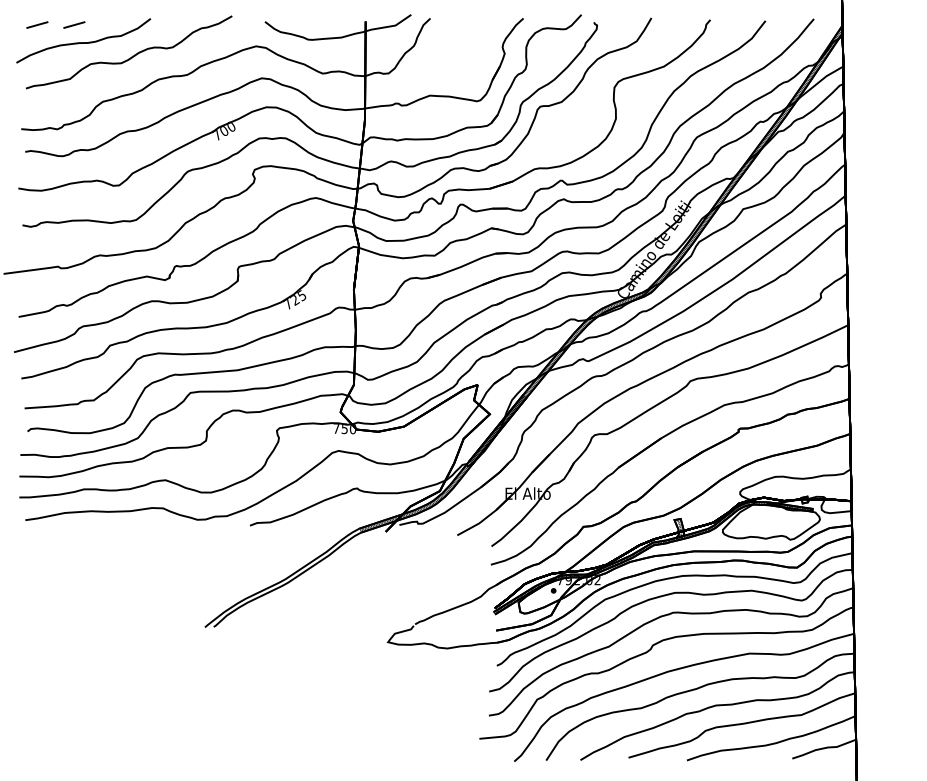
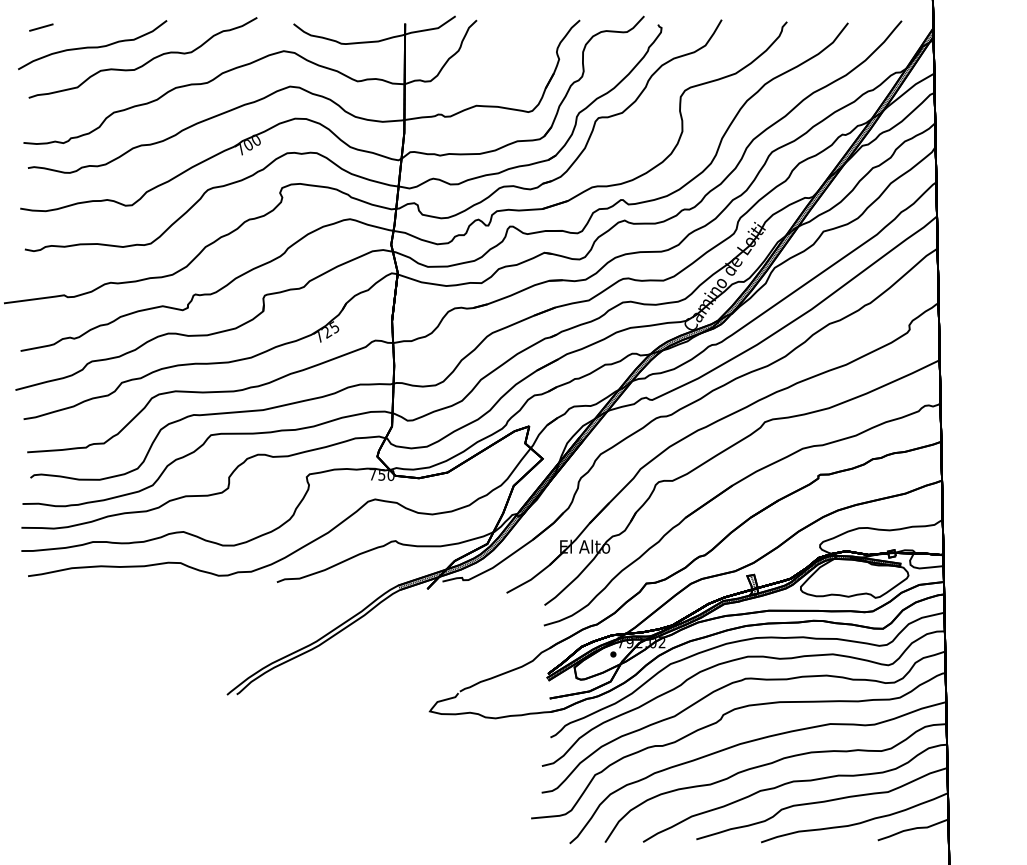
line: (74, 24) -> (82, 26), removed

